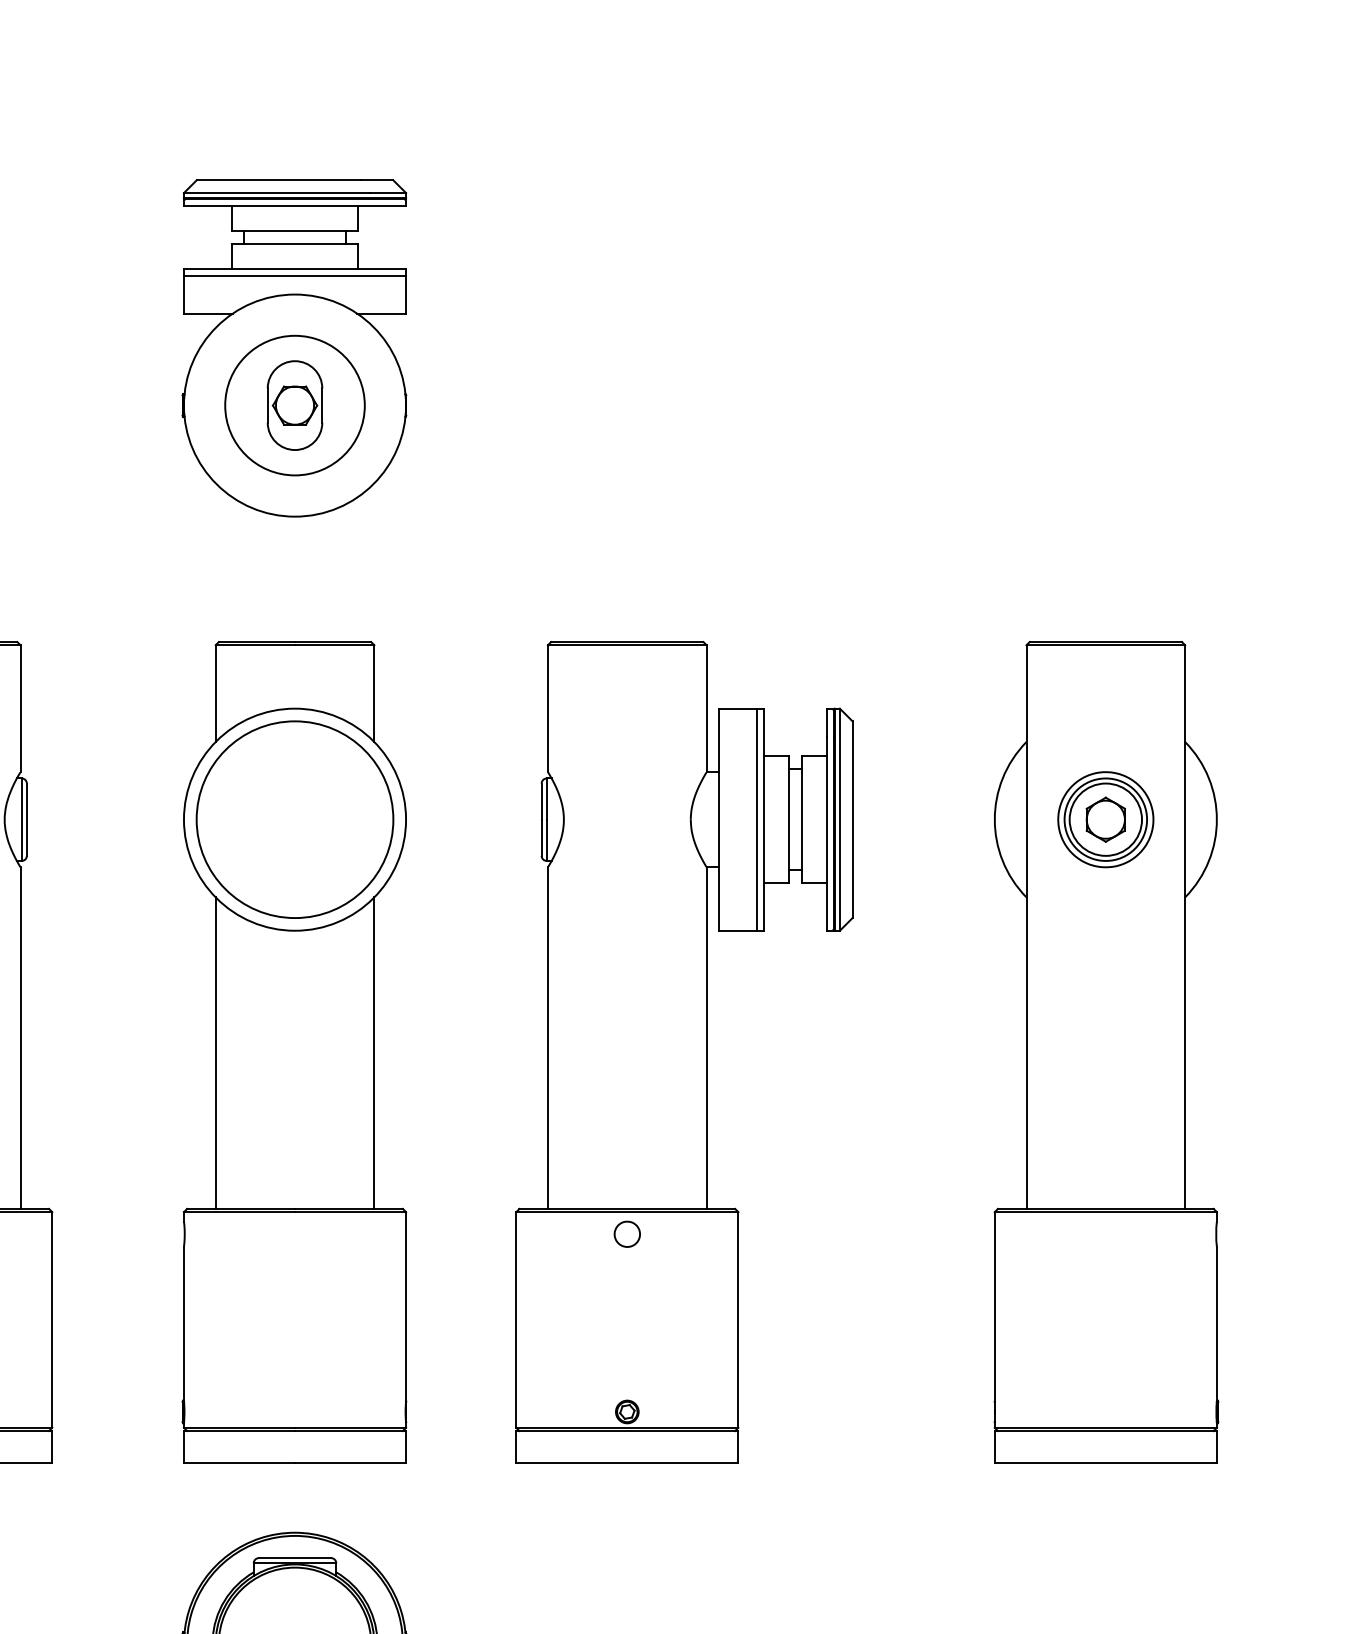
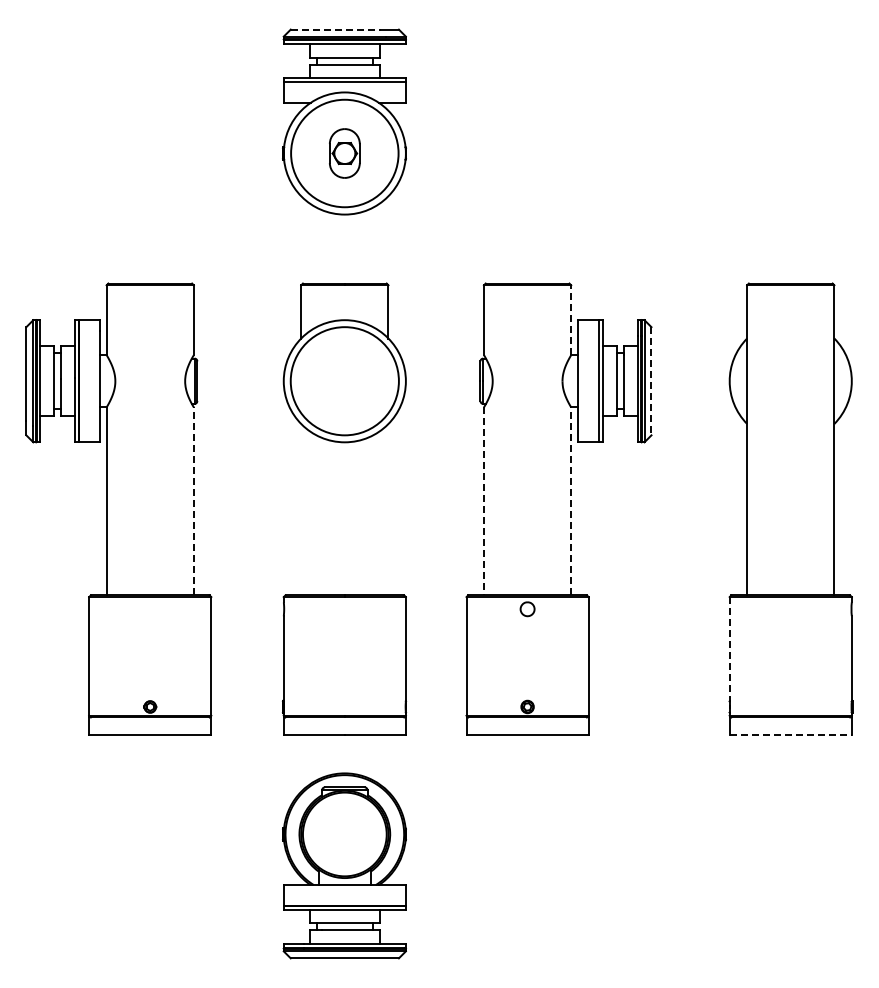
line: (279, 180) -> (336, 29), solid -> dashed
circle: (294, 405) -> (344, 153), size x1.4
line: (707, 709) -> (571, 320), solid -> dashed
line: (852, 820) -> (651, 381), solid -> dashed
part: (1105, 820) -> (790, 381), removed
line: (19, 1038) -> (193, 501), solid -> dashed
line: (547, 1038) -> (483, 501), solid -> dashed
line: (707, 1038) -> (571, 501), solid -> dashed
line: (216, 1052) -> (301, 509), removed
line: (374, 1052) -> (388, 509), removed
line: (994, 1307) -> (729, 649), solid -> dashed
line: (1107, 1462) -> (791, 734), solid -> dashed

